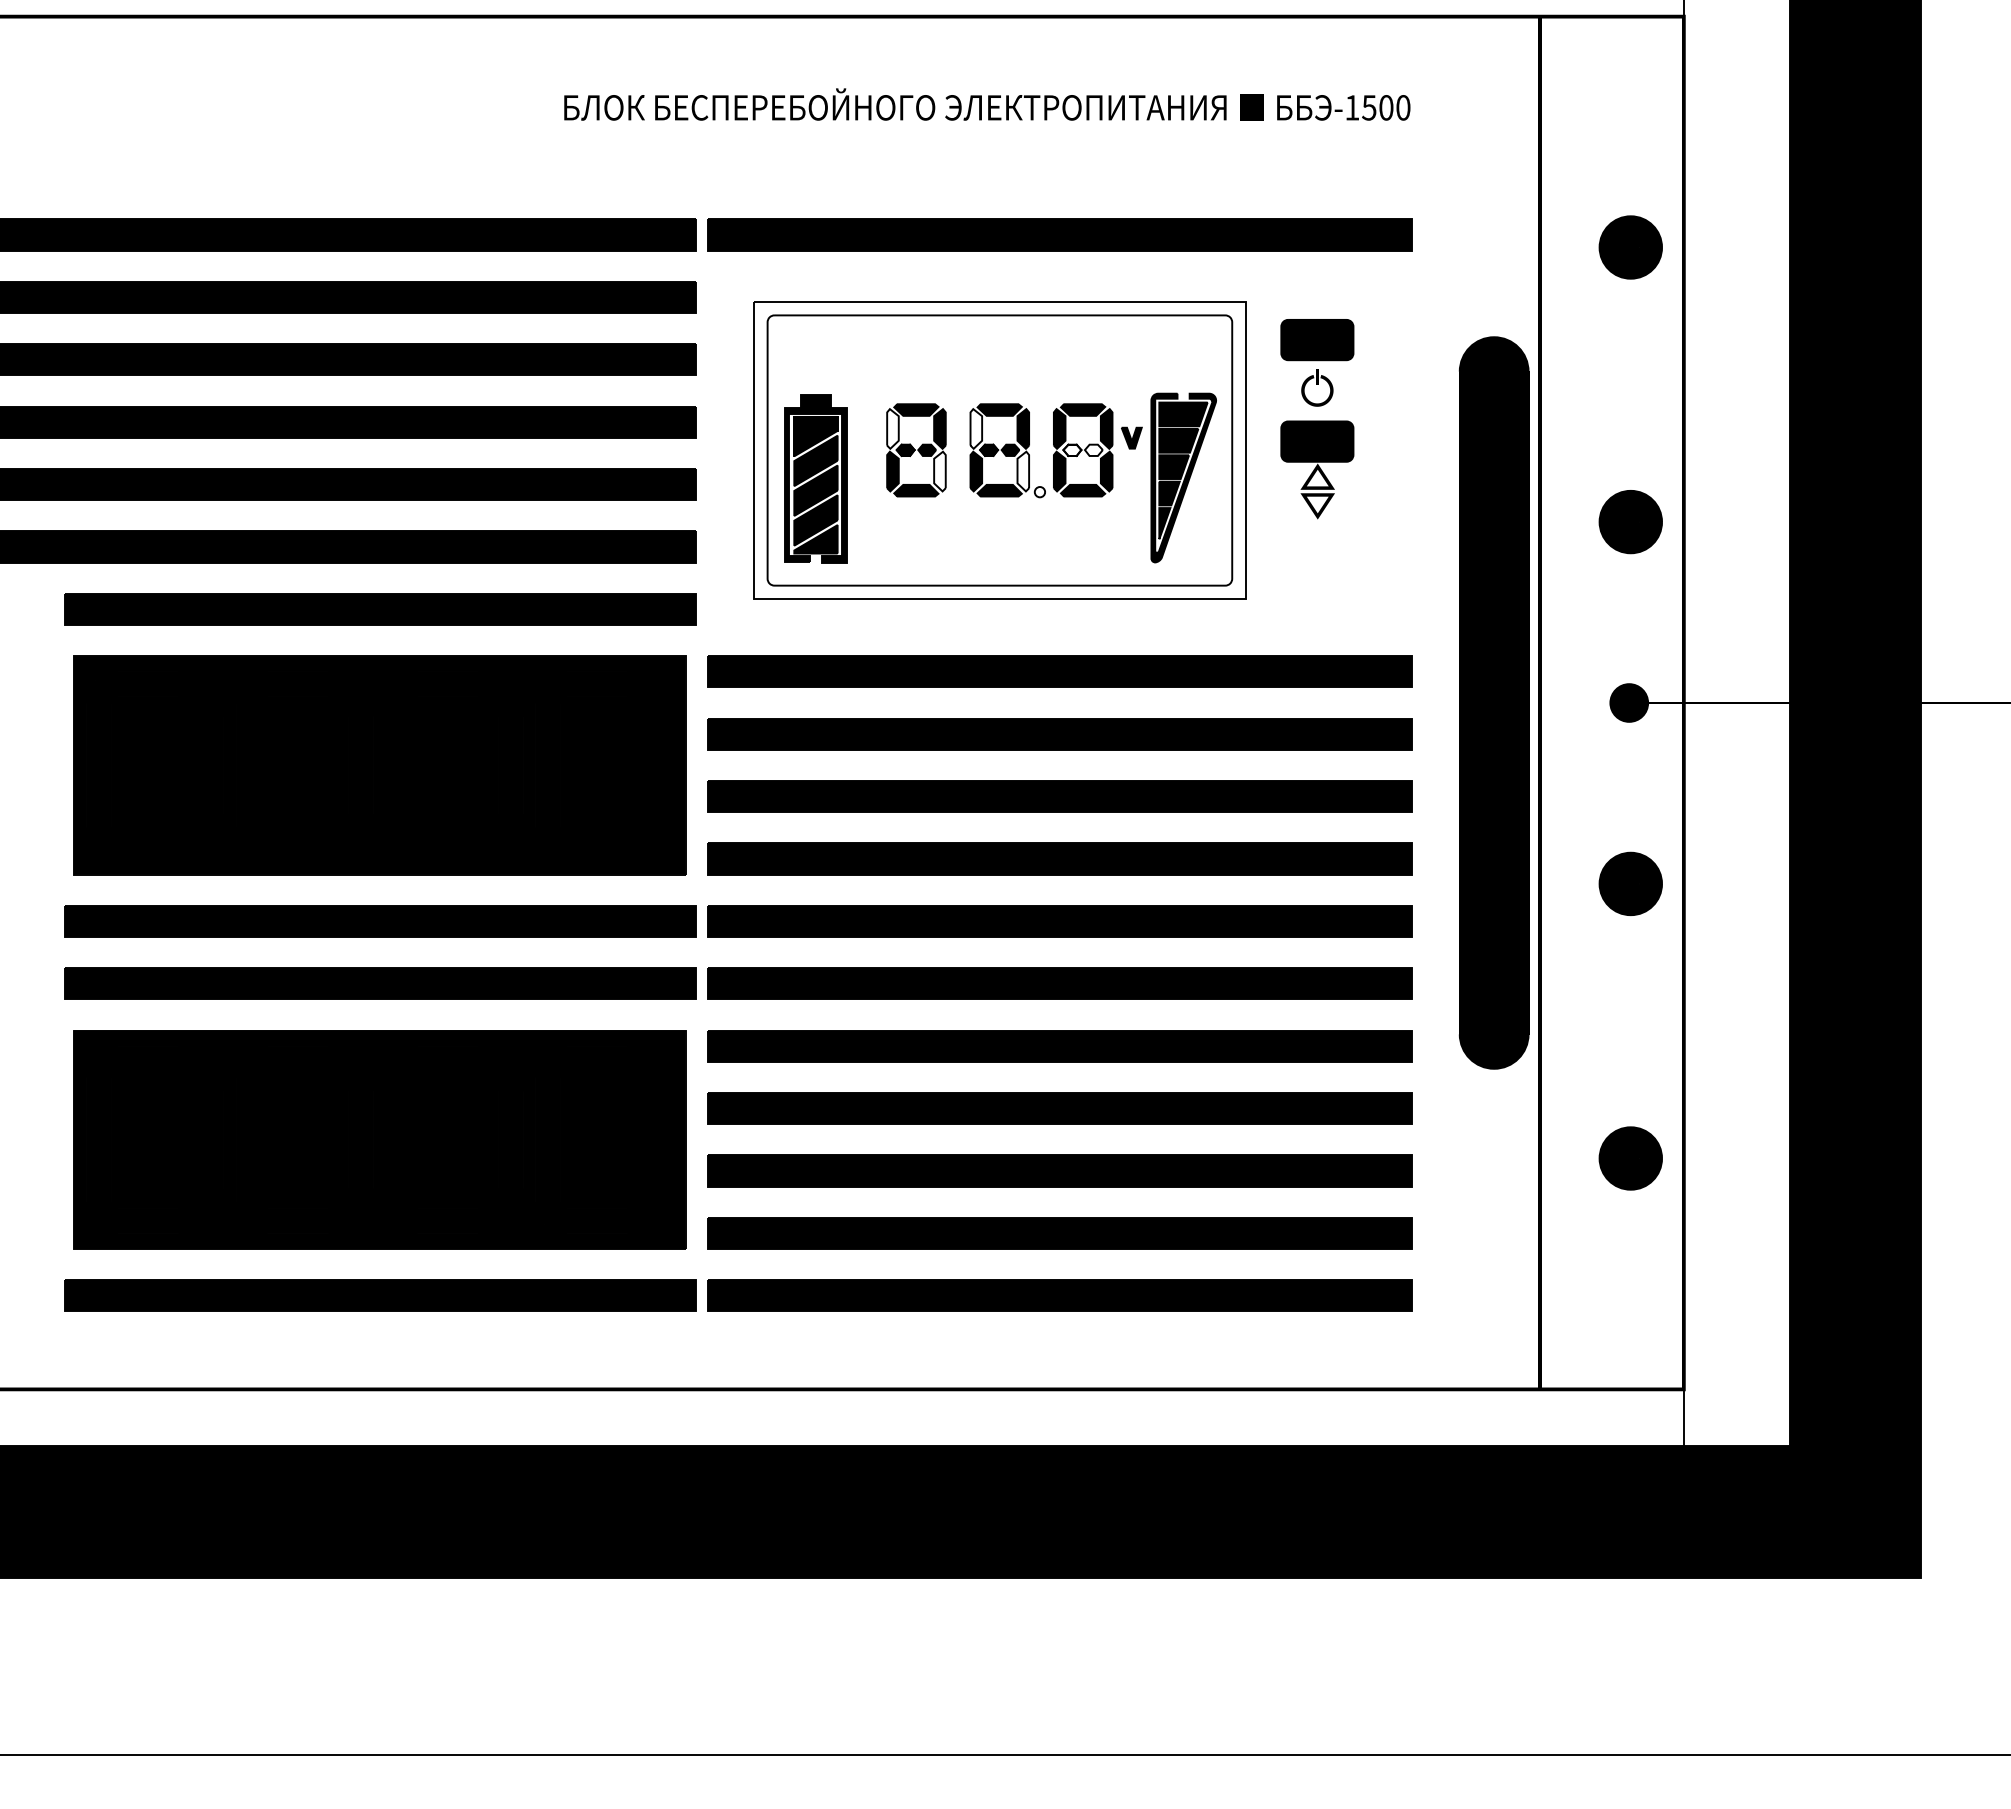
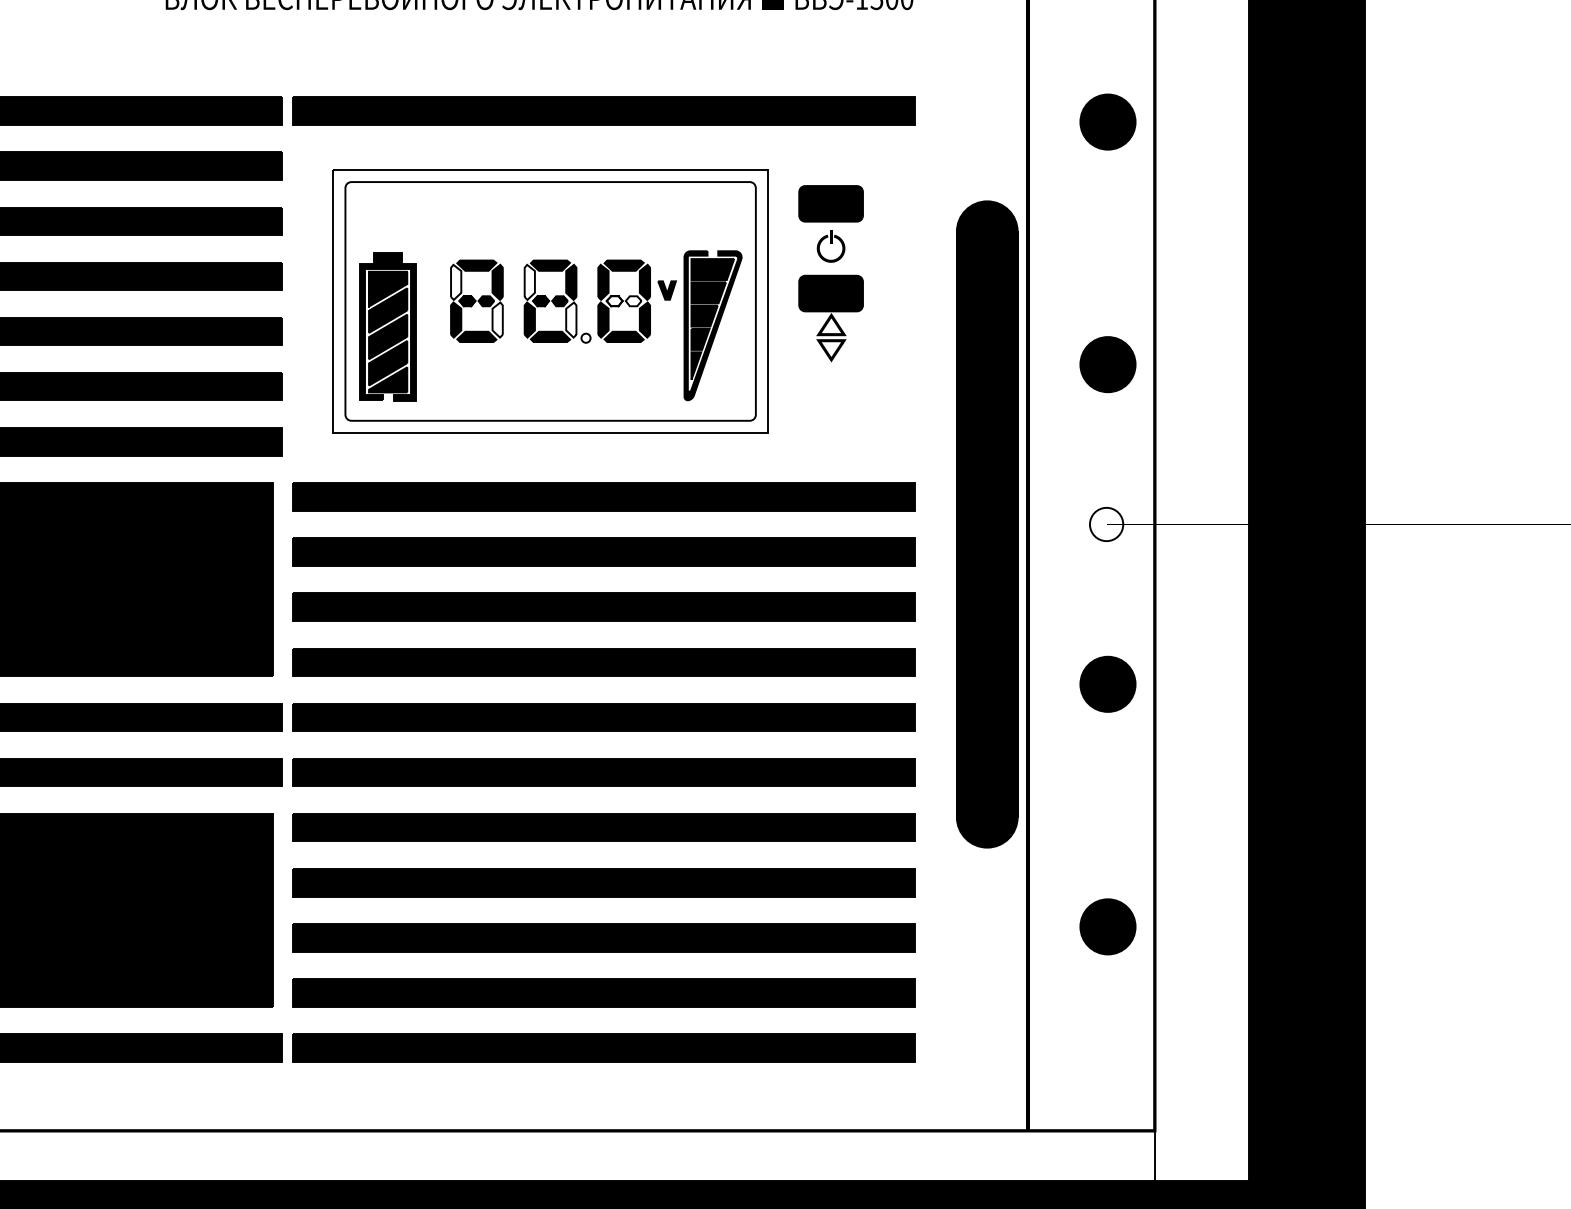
fill: (1629, 702) -> (1106, 524), removed

